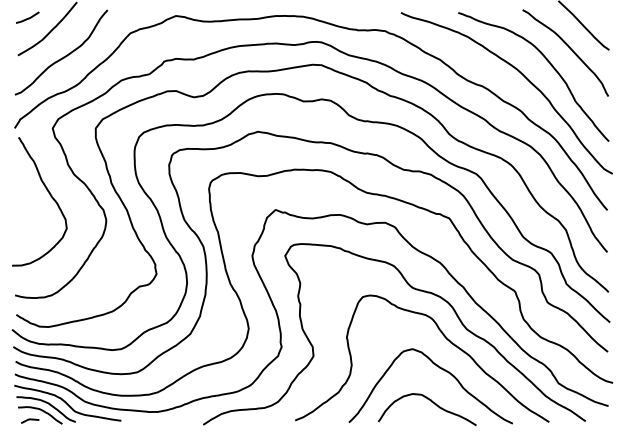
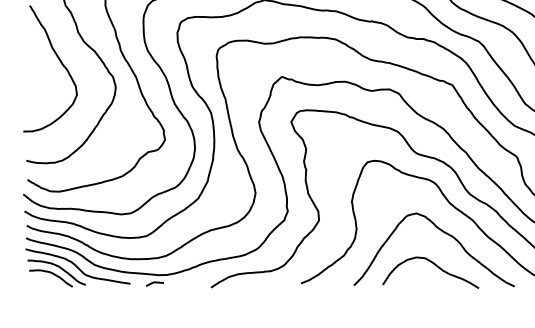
line: (30, 420) -> (155, 283), moved

